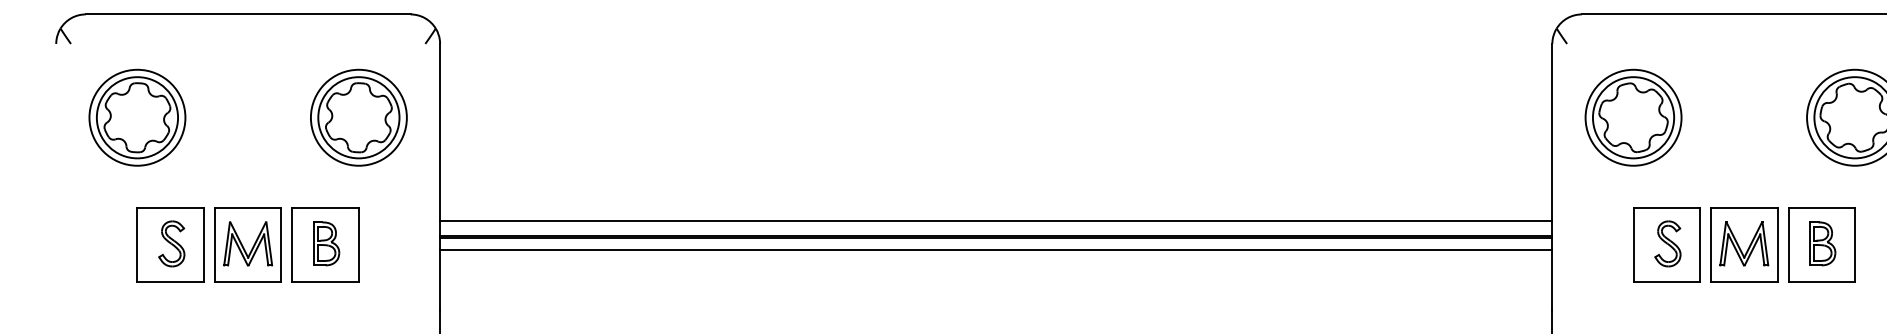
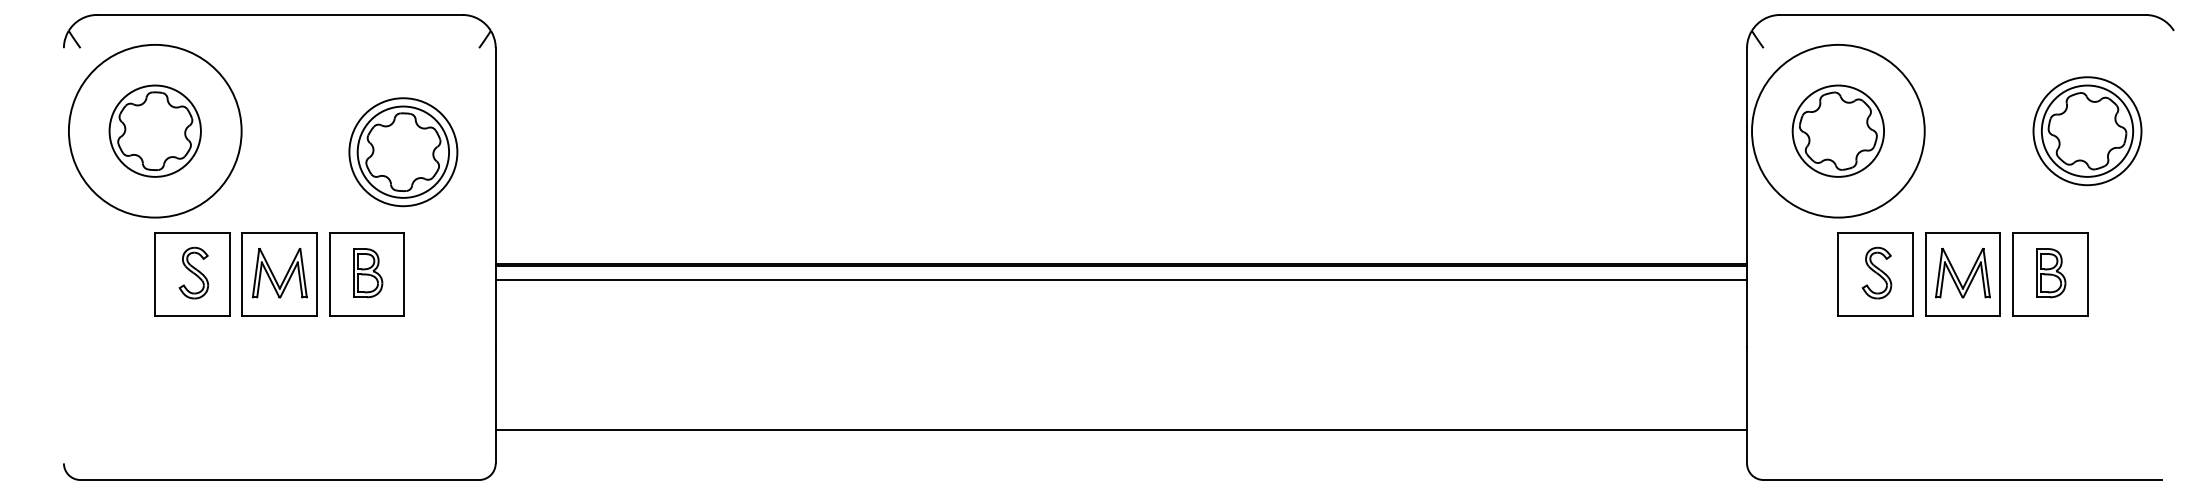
circle: (137, 118) -> (155, 131), size x1.6
part: (358, 118) -> (403, 152), moved
circle: (1633, 118) -> (1838, 131), size x1.6
line: (996, 221) -> (1121, 247), removed

